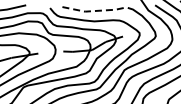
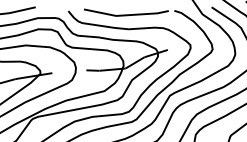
line: (91, 11) -> (124, 15), dashed -> solid

